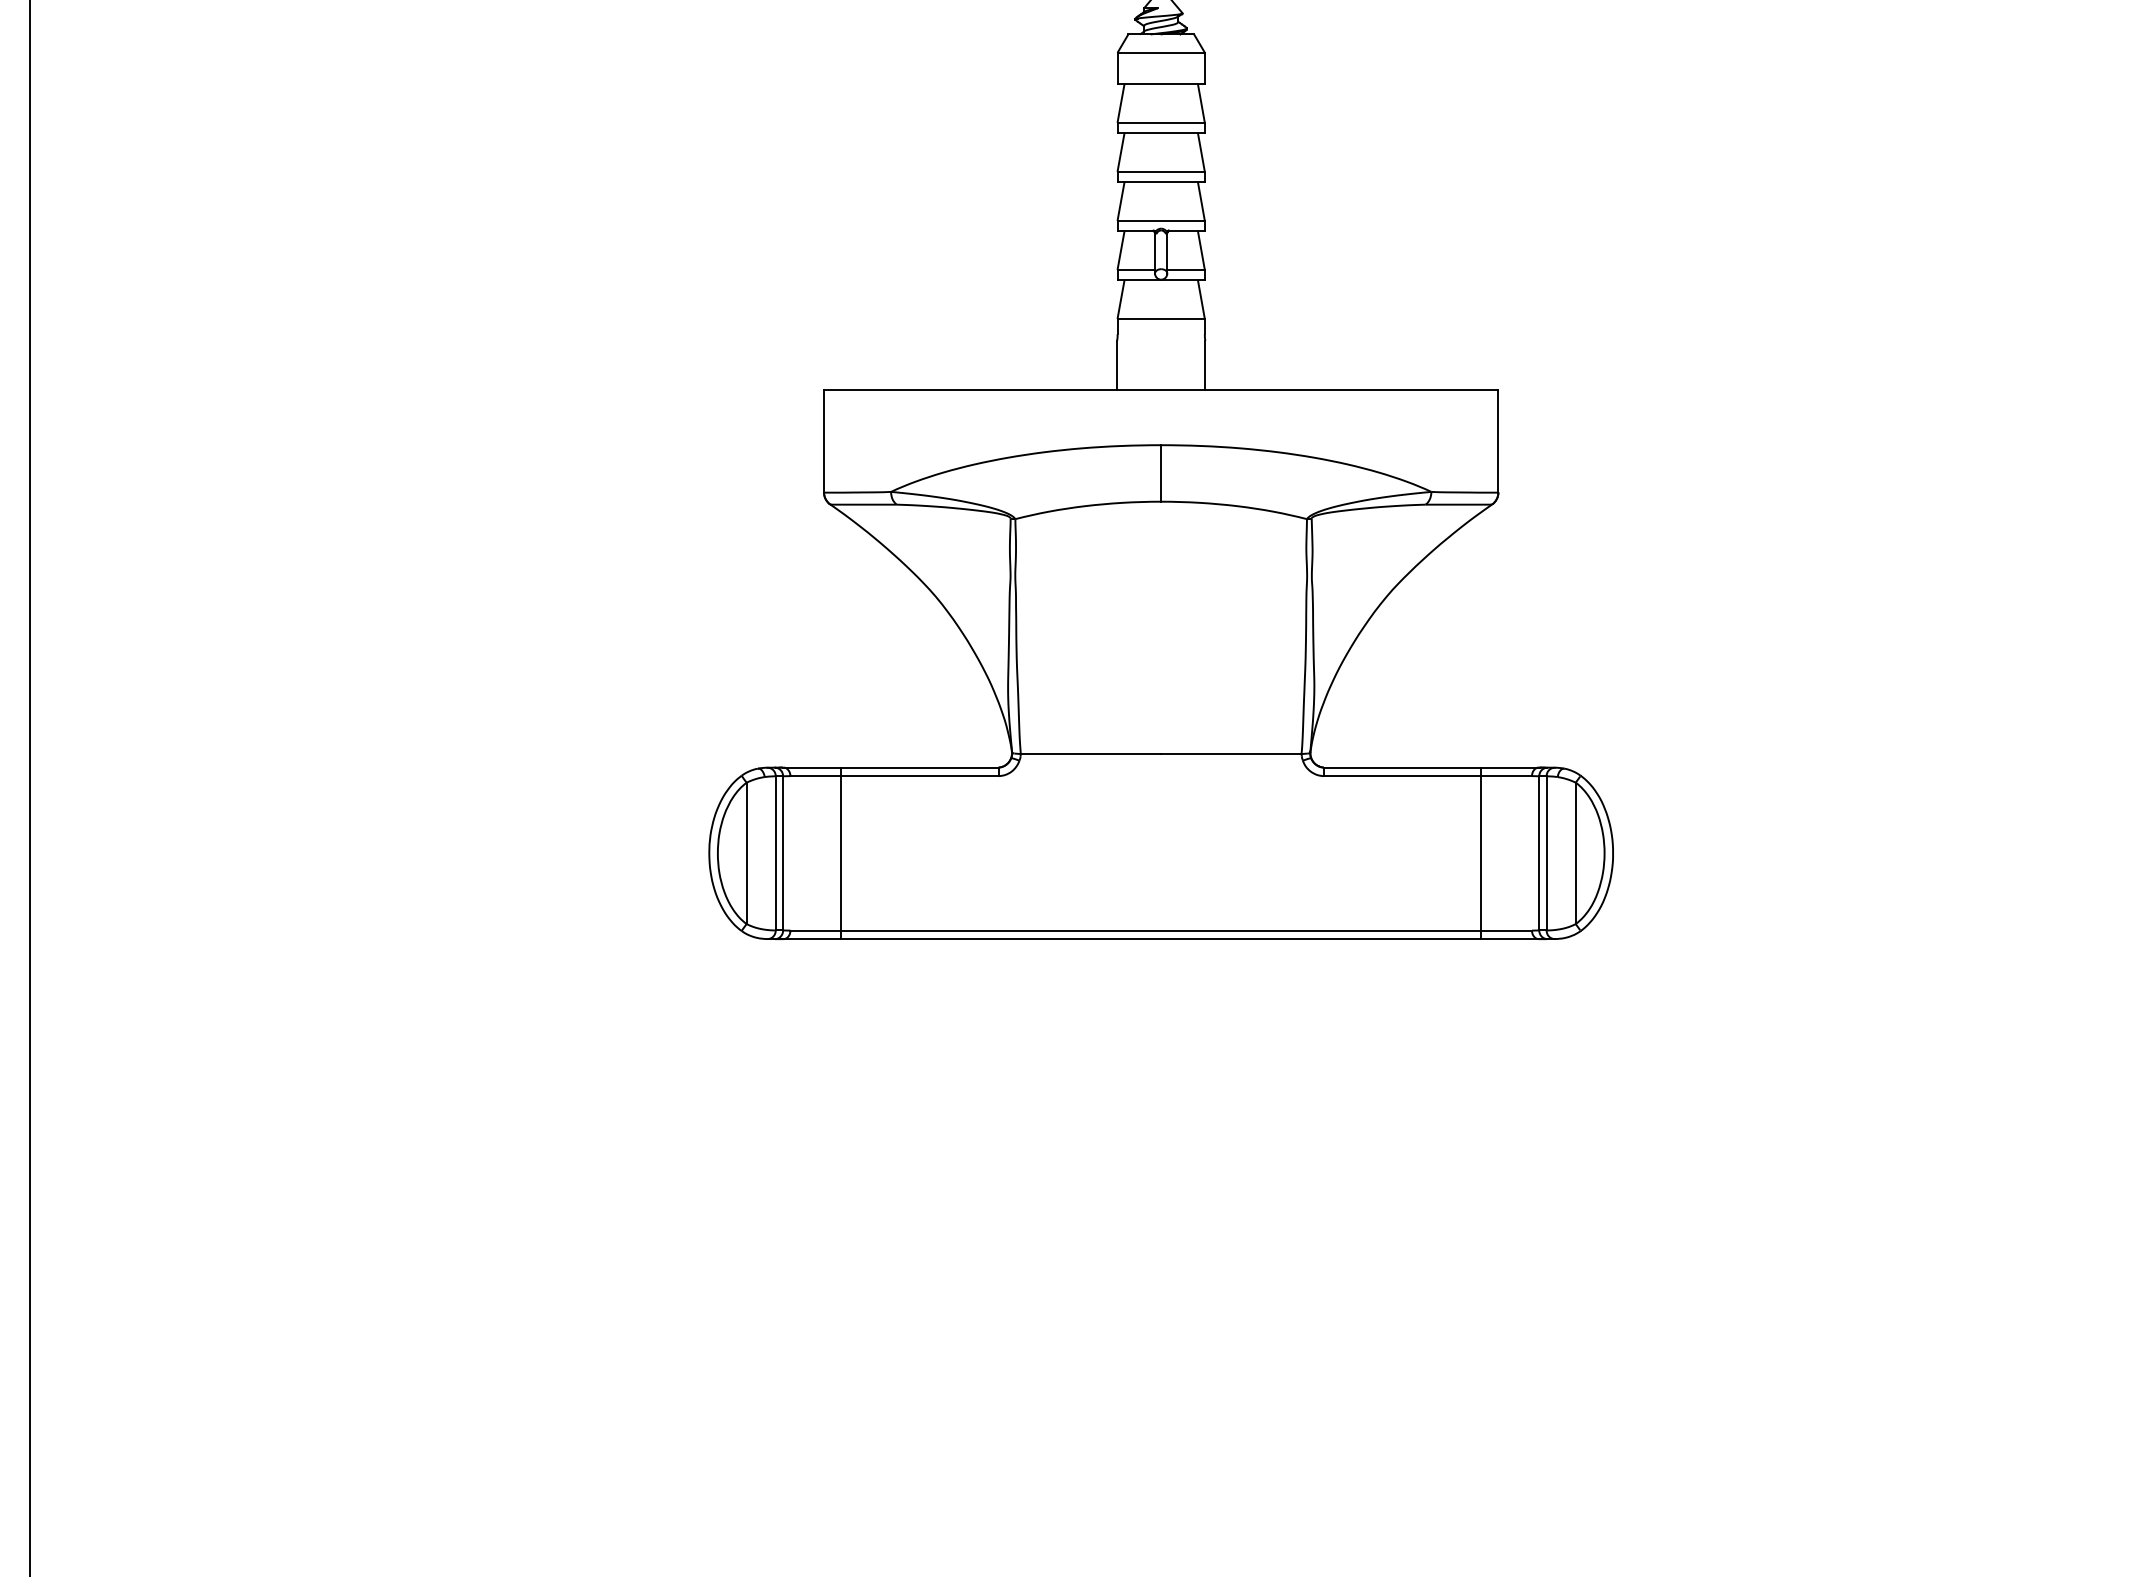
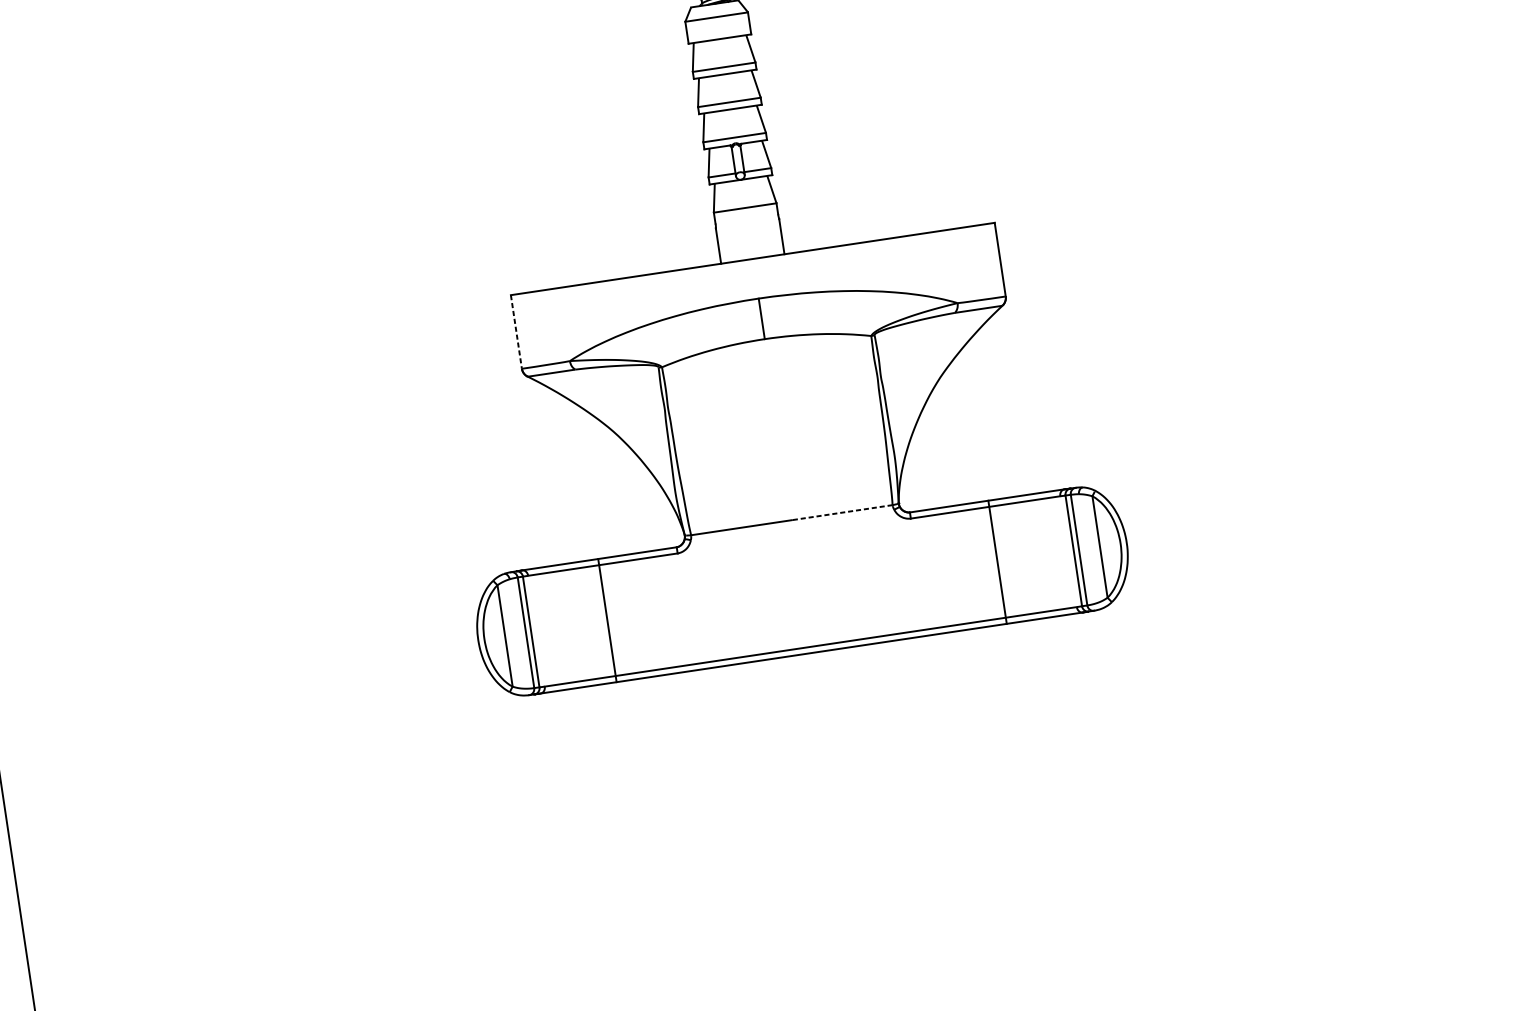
line: (824, 441) -> (516, 332), solid -> dashed
line: (1230, 754) -> (841, 513), solid -> dashed
line: (841, 853) -> (607, 620), moved
line: (1481, 853) -> (997, 562), moved

